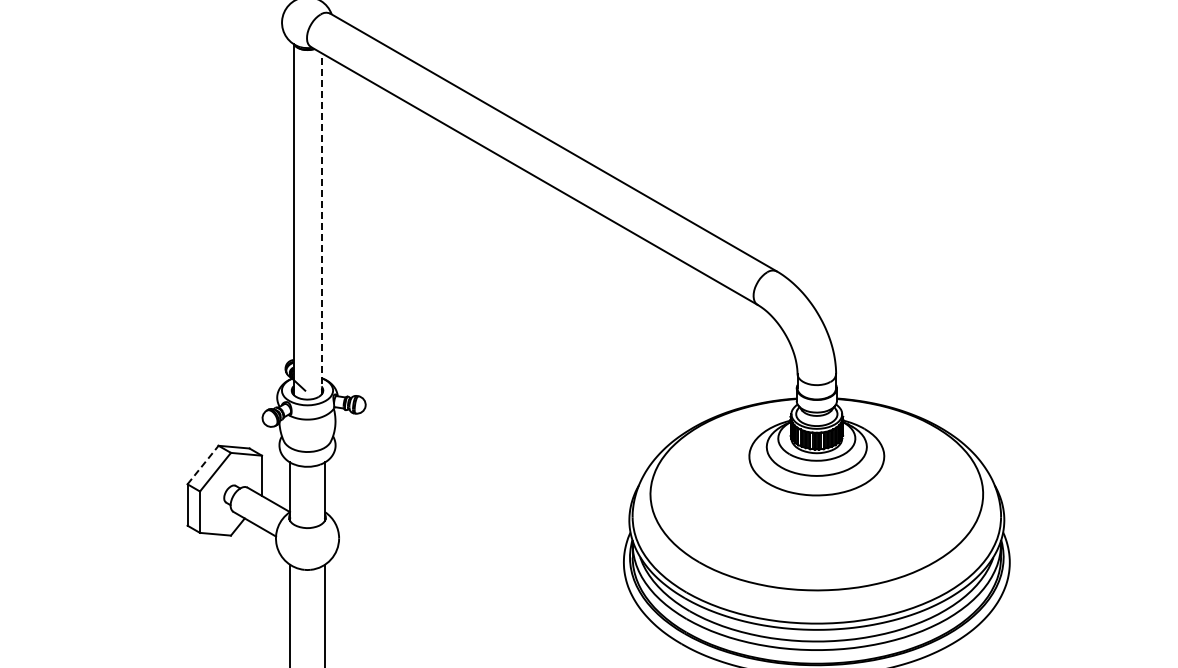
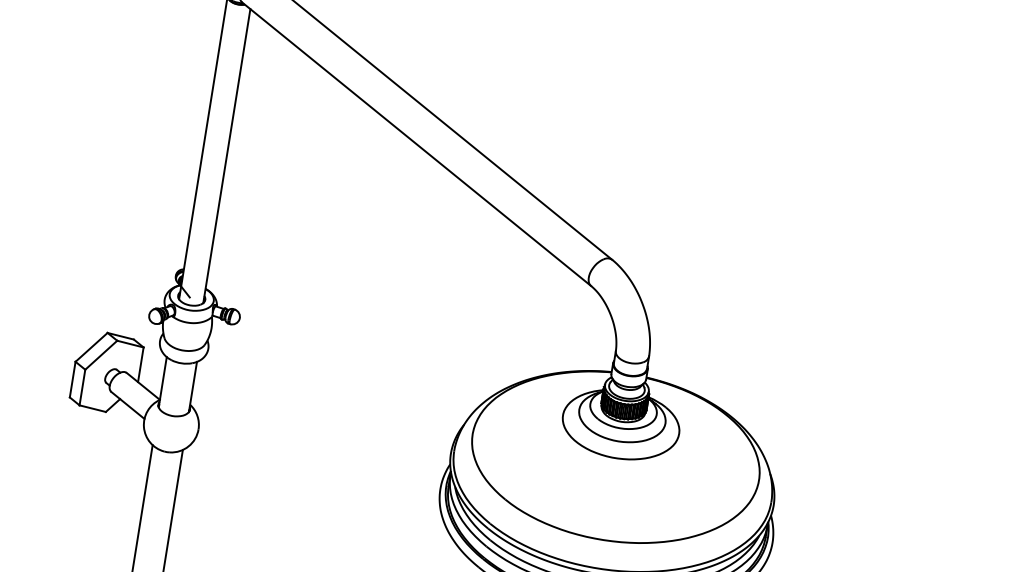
line: (321, 223) -> (226, 155), dashed -> solid
line: (203, 465) -> (91, 347), dashed -> solid

